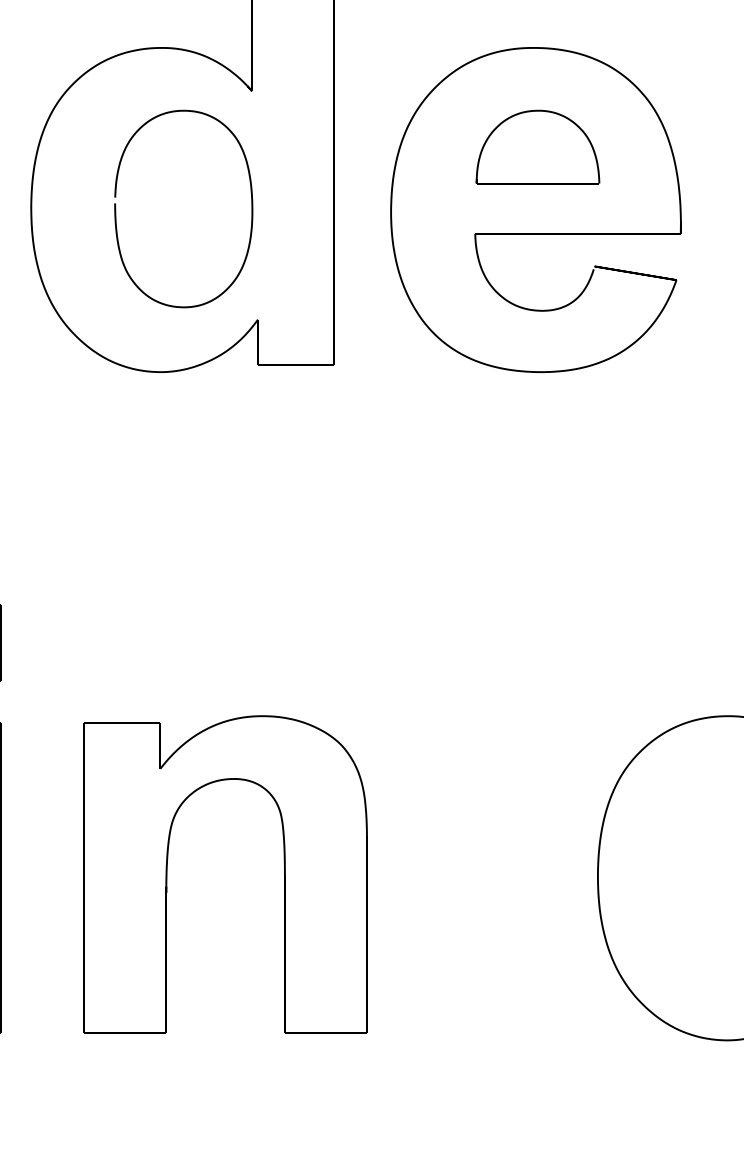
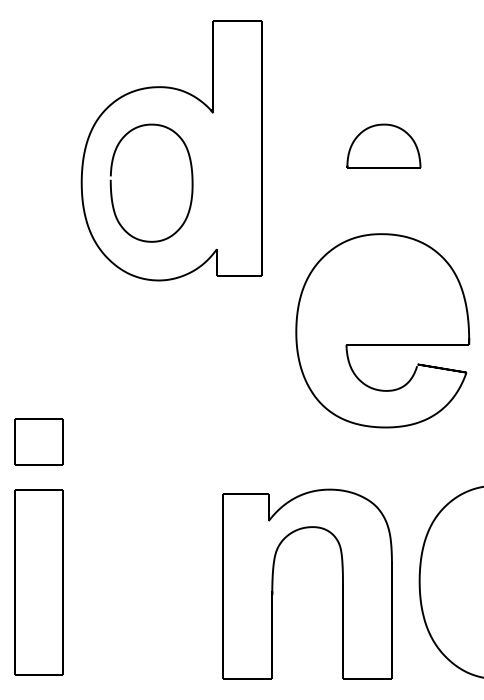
curve: (116, 207) -> (111, 182), moved
part: (535, 209) -> (382, 330), moved
part: (168, 873) -> (273, 583), moved

